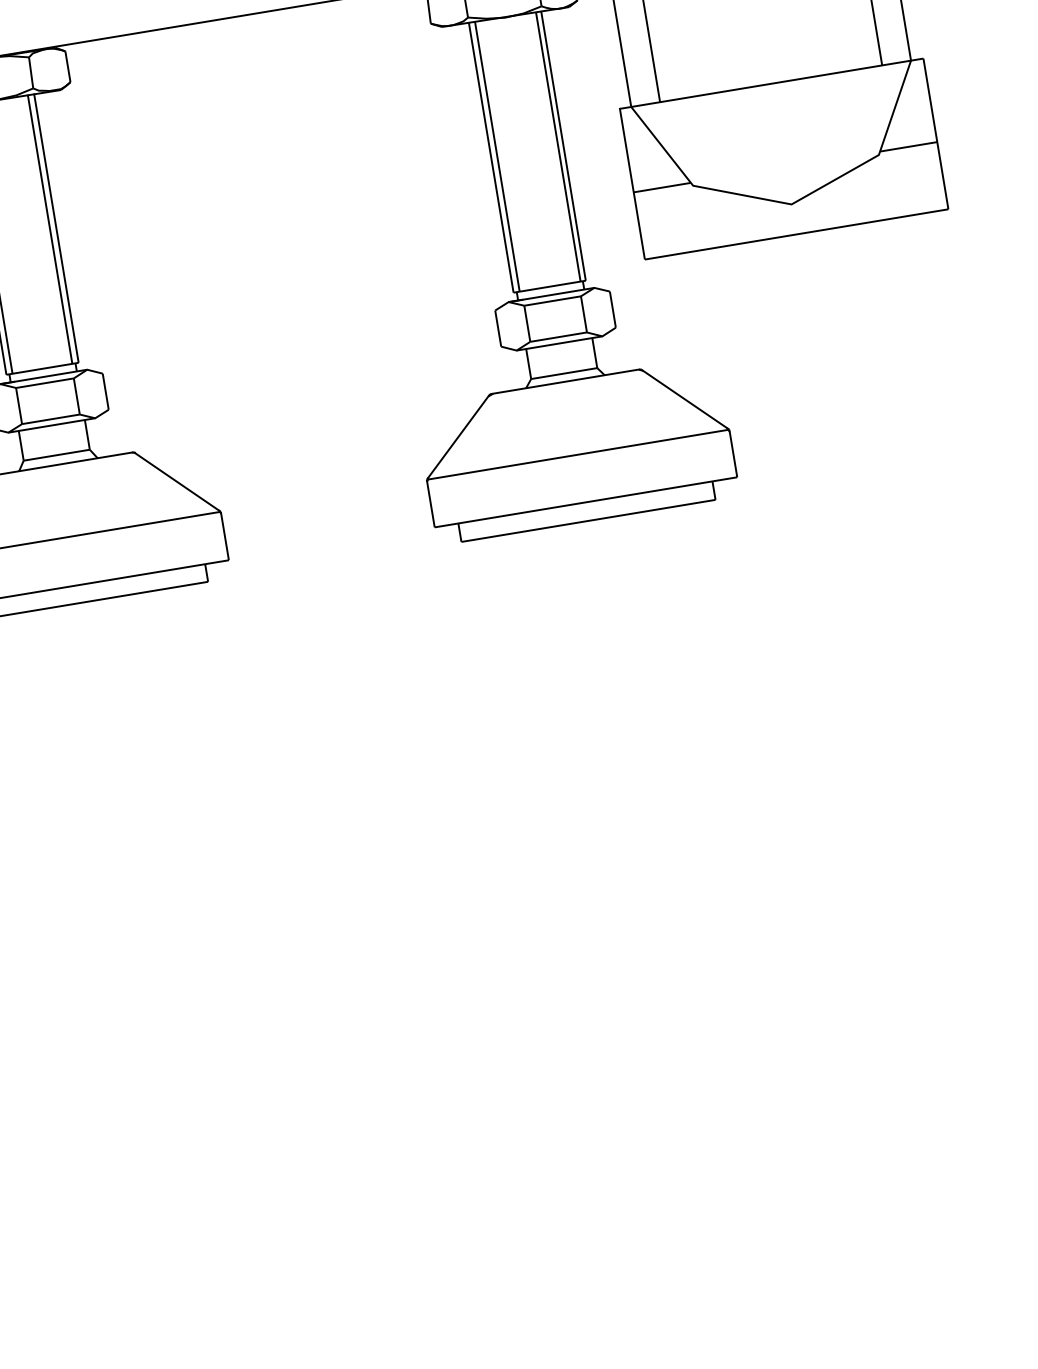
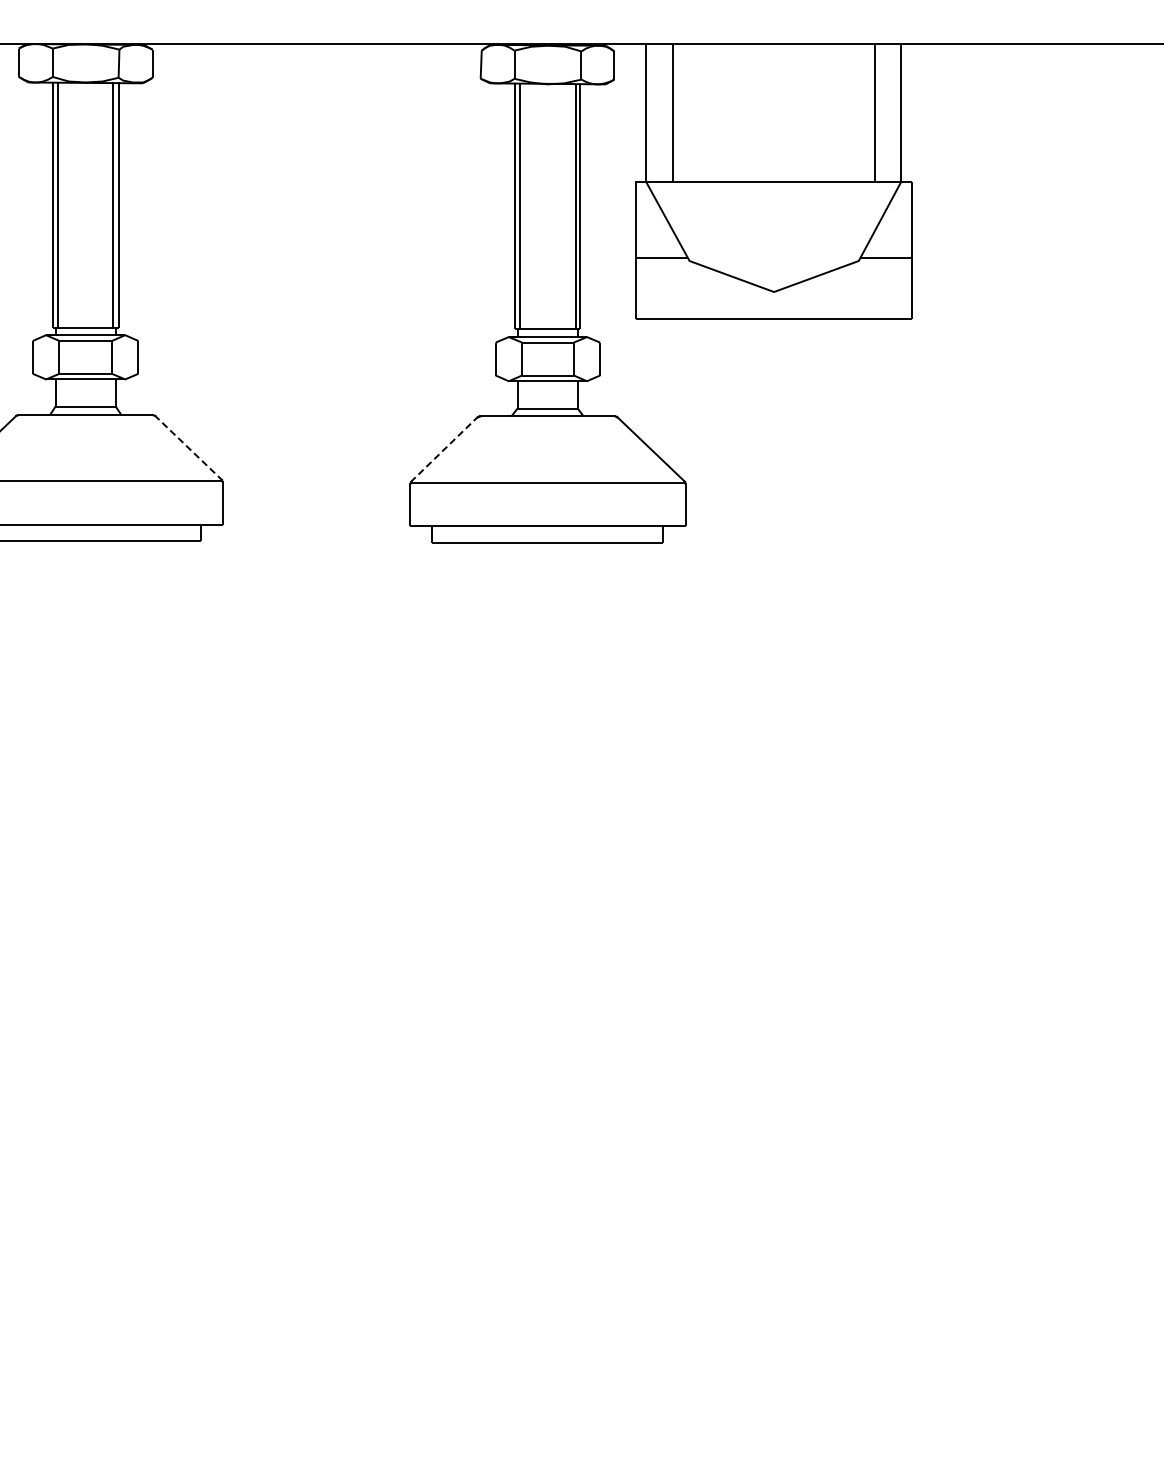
line: (458, 437) -> (444, 449), solid -> dashed
line: (177, 482) -> (188, 448), solid -> dashed

